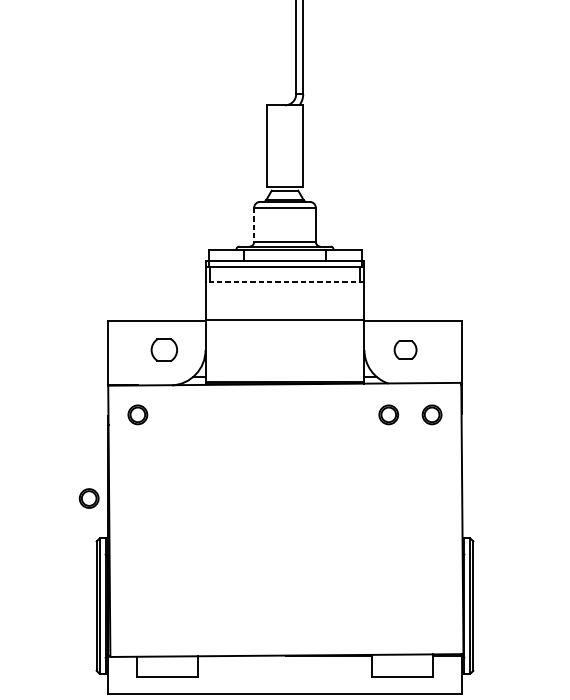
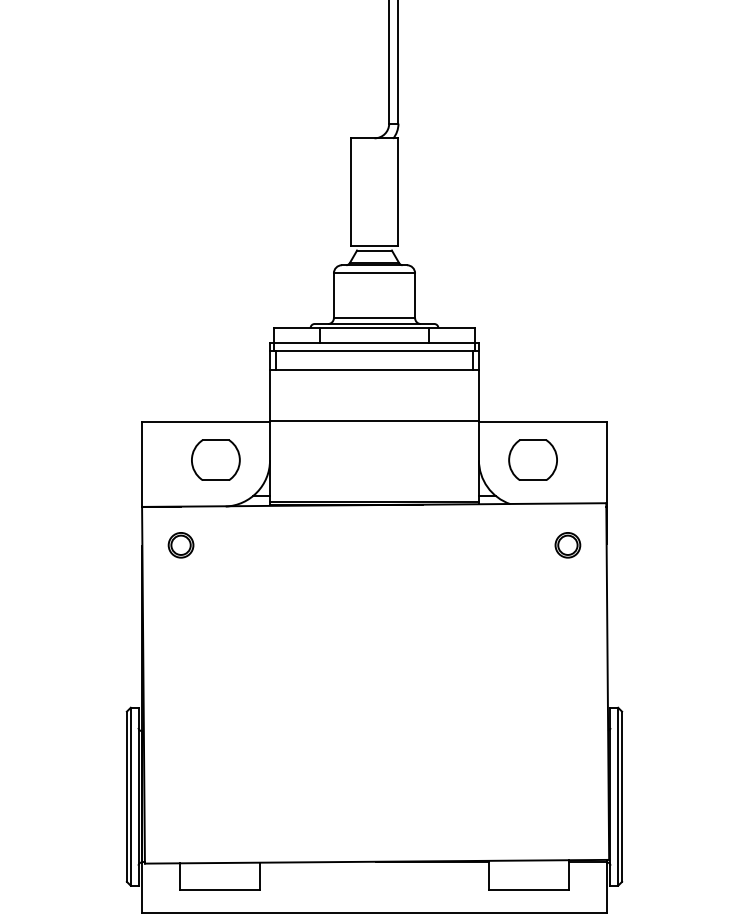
line: (253, 225) -> (333, 296), dashed -> solid
line: (285, 281) -> (374, 370), dashed -> solid
part: (164, 349) -> (215, 459), size x1.43
part: (405, 349) -> (532, 459), size x1.67
part: (388, 415) -> (510, 545), removed
part: (88, 498) -> (116, 655), removed

